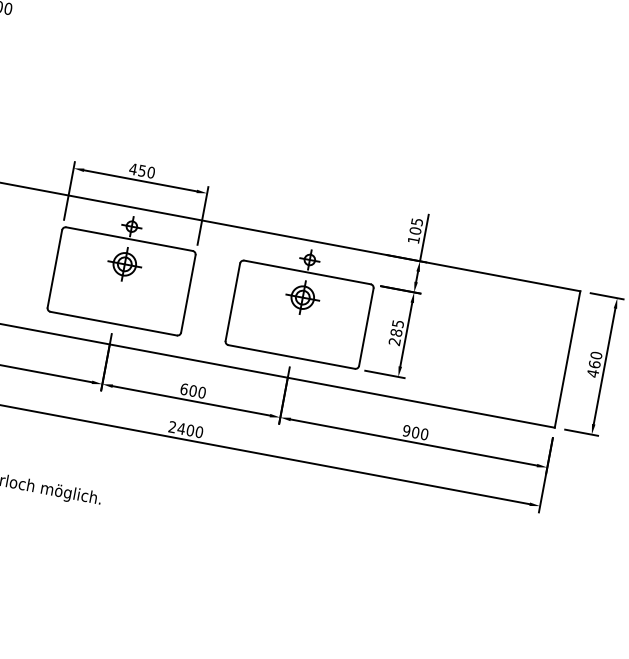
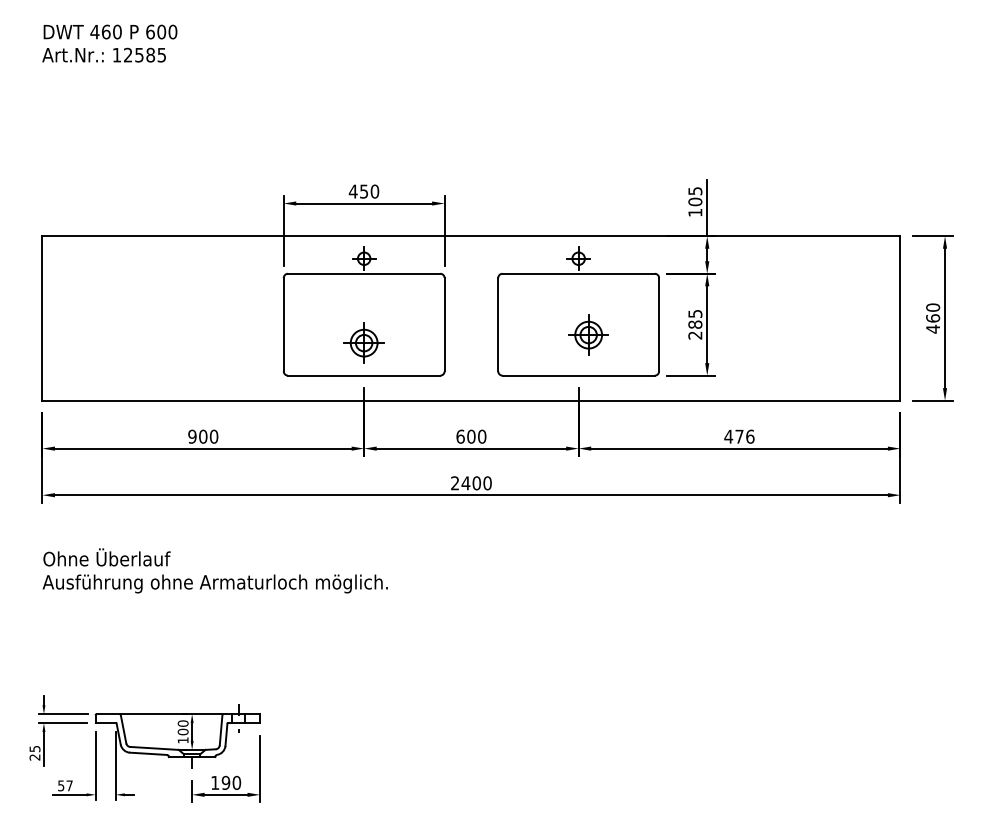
part: (124, 263) -> (363, 342), moved
part: (302, 297) -> (588, 334), moved
text: (415, 432) -> (739, 436), 900 -> 476

